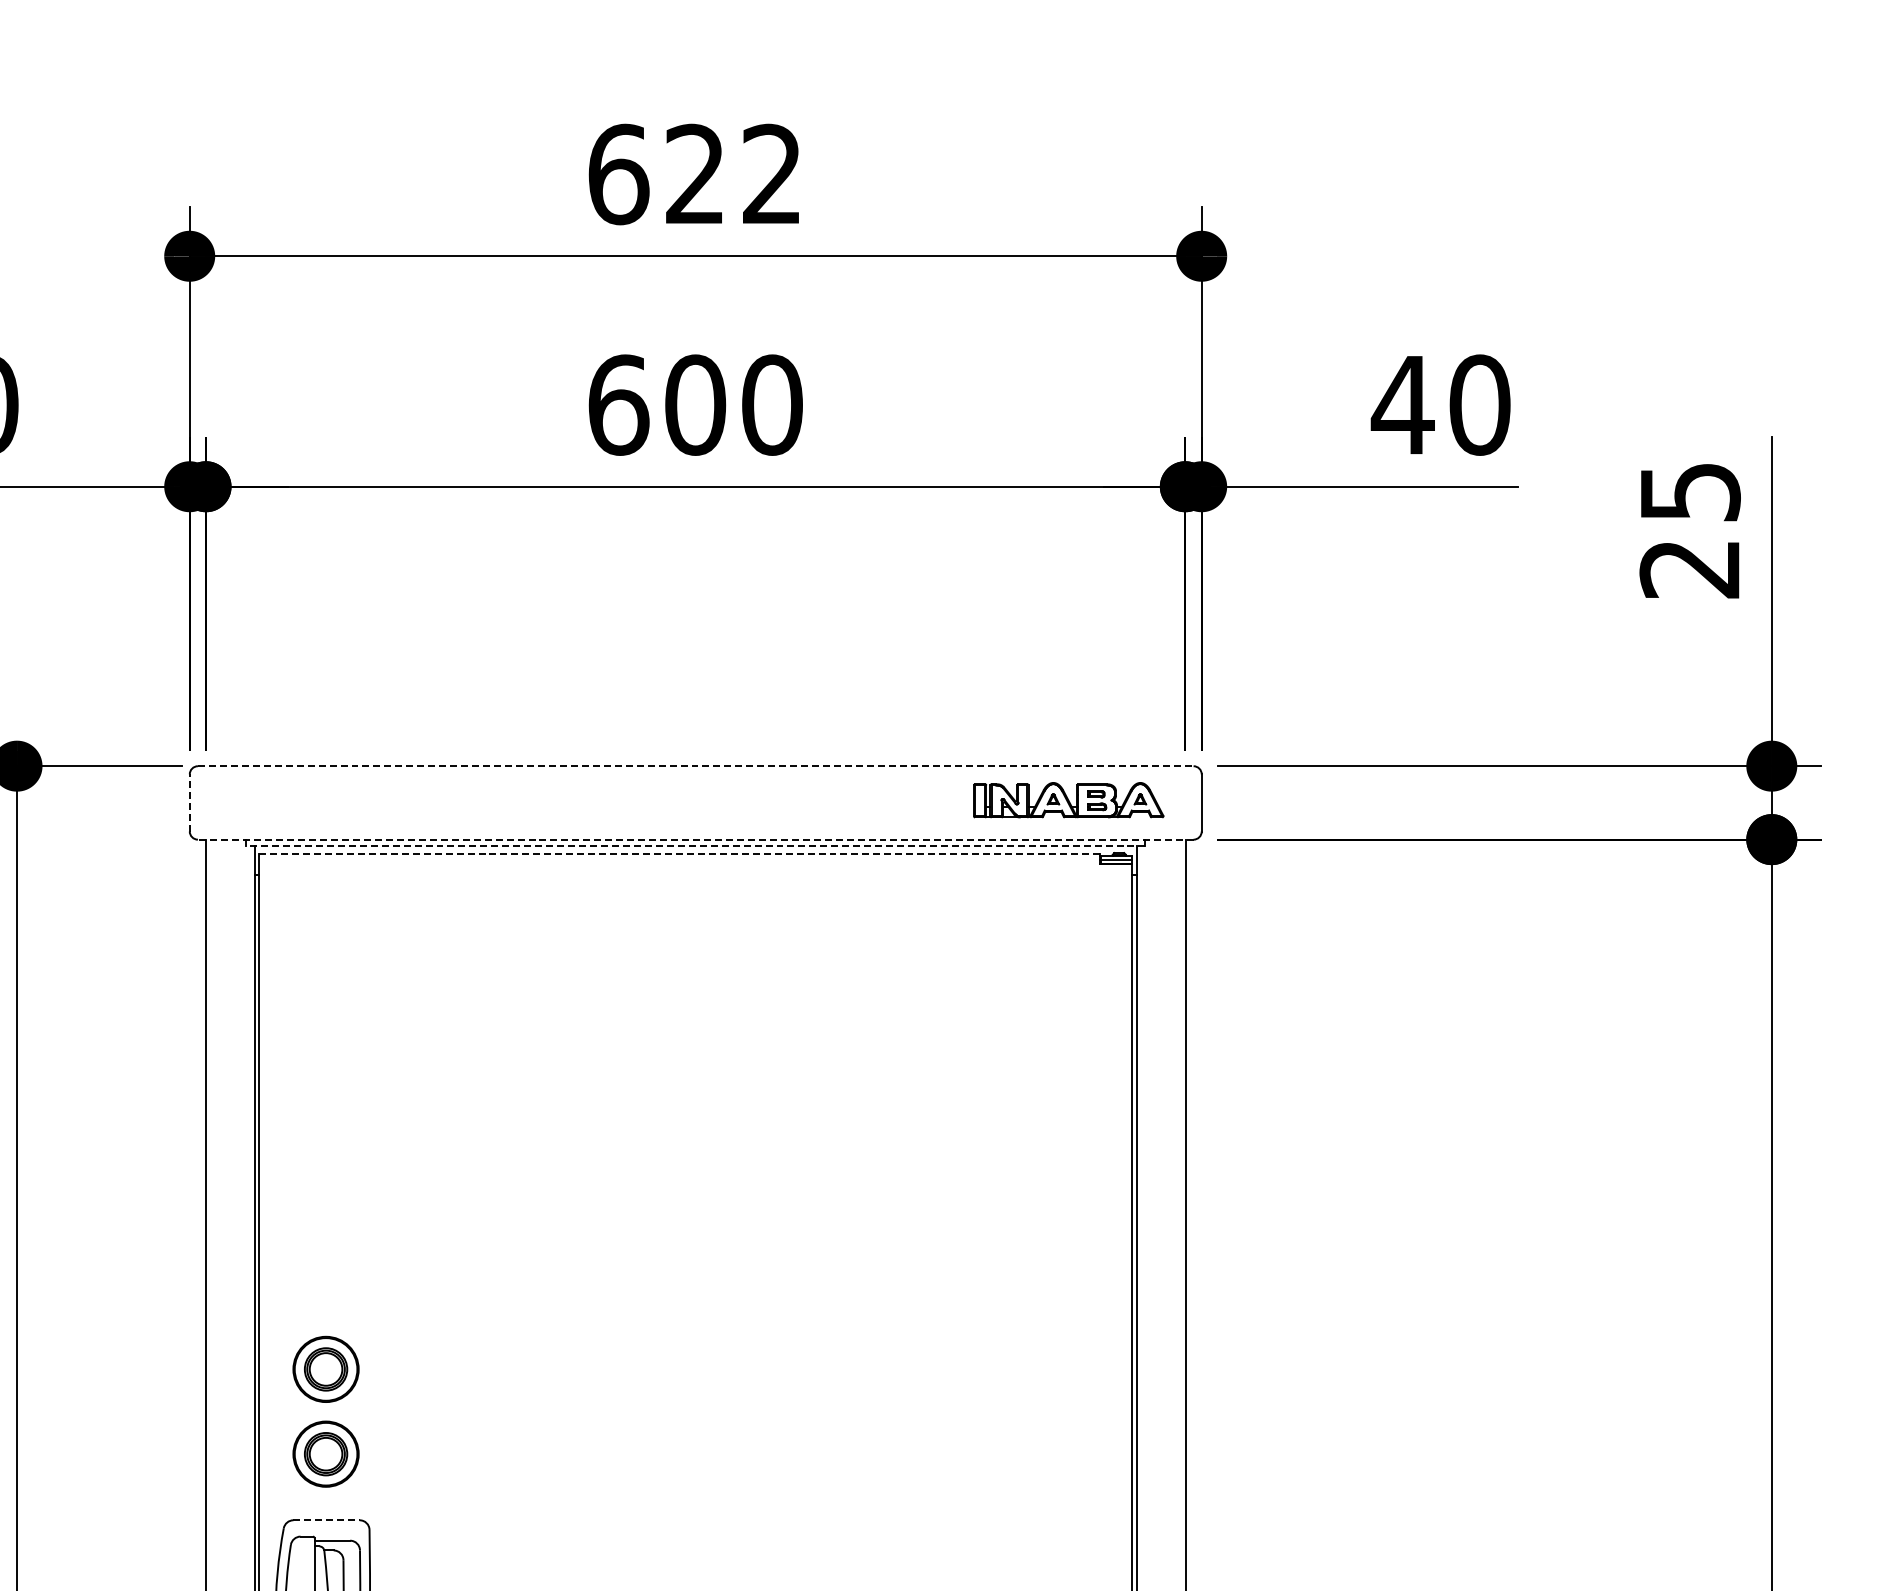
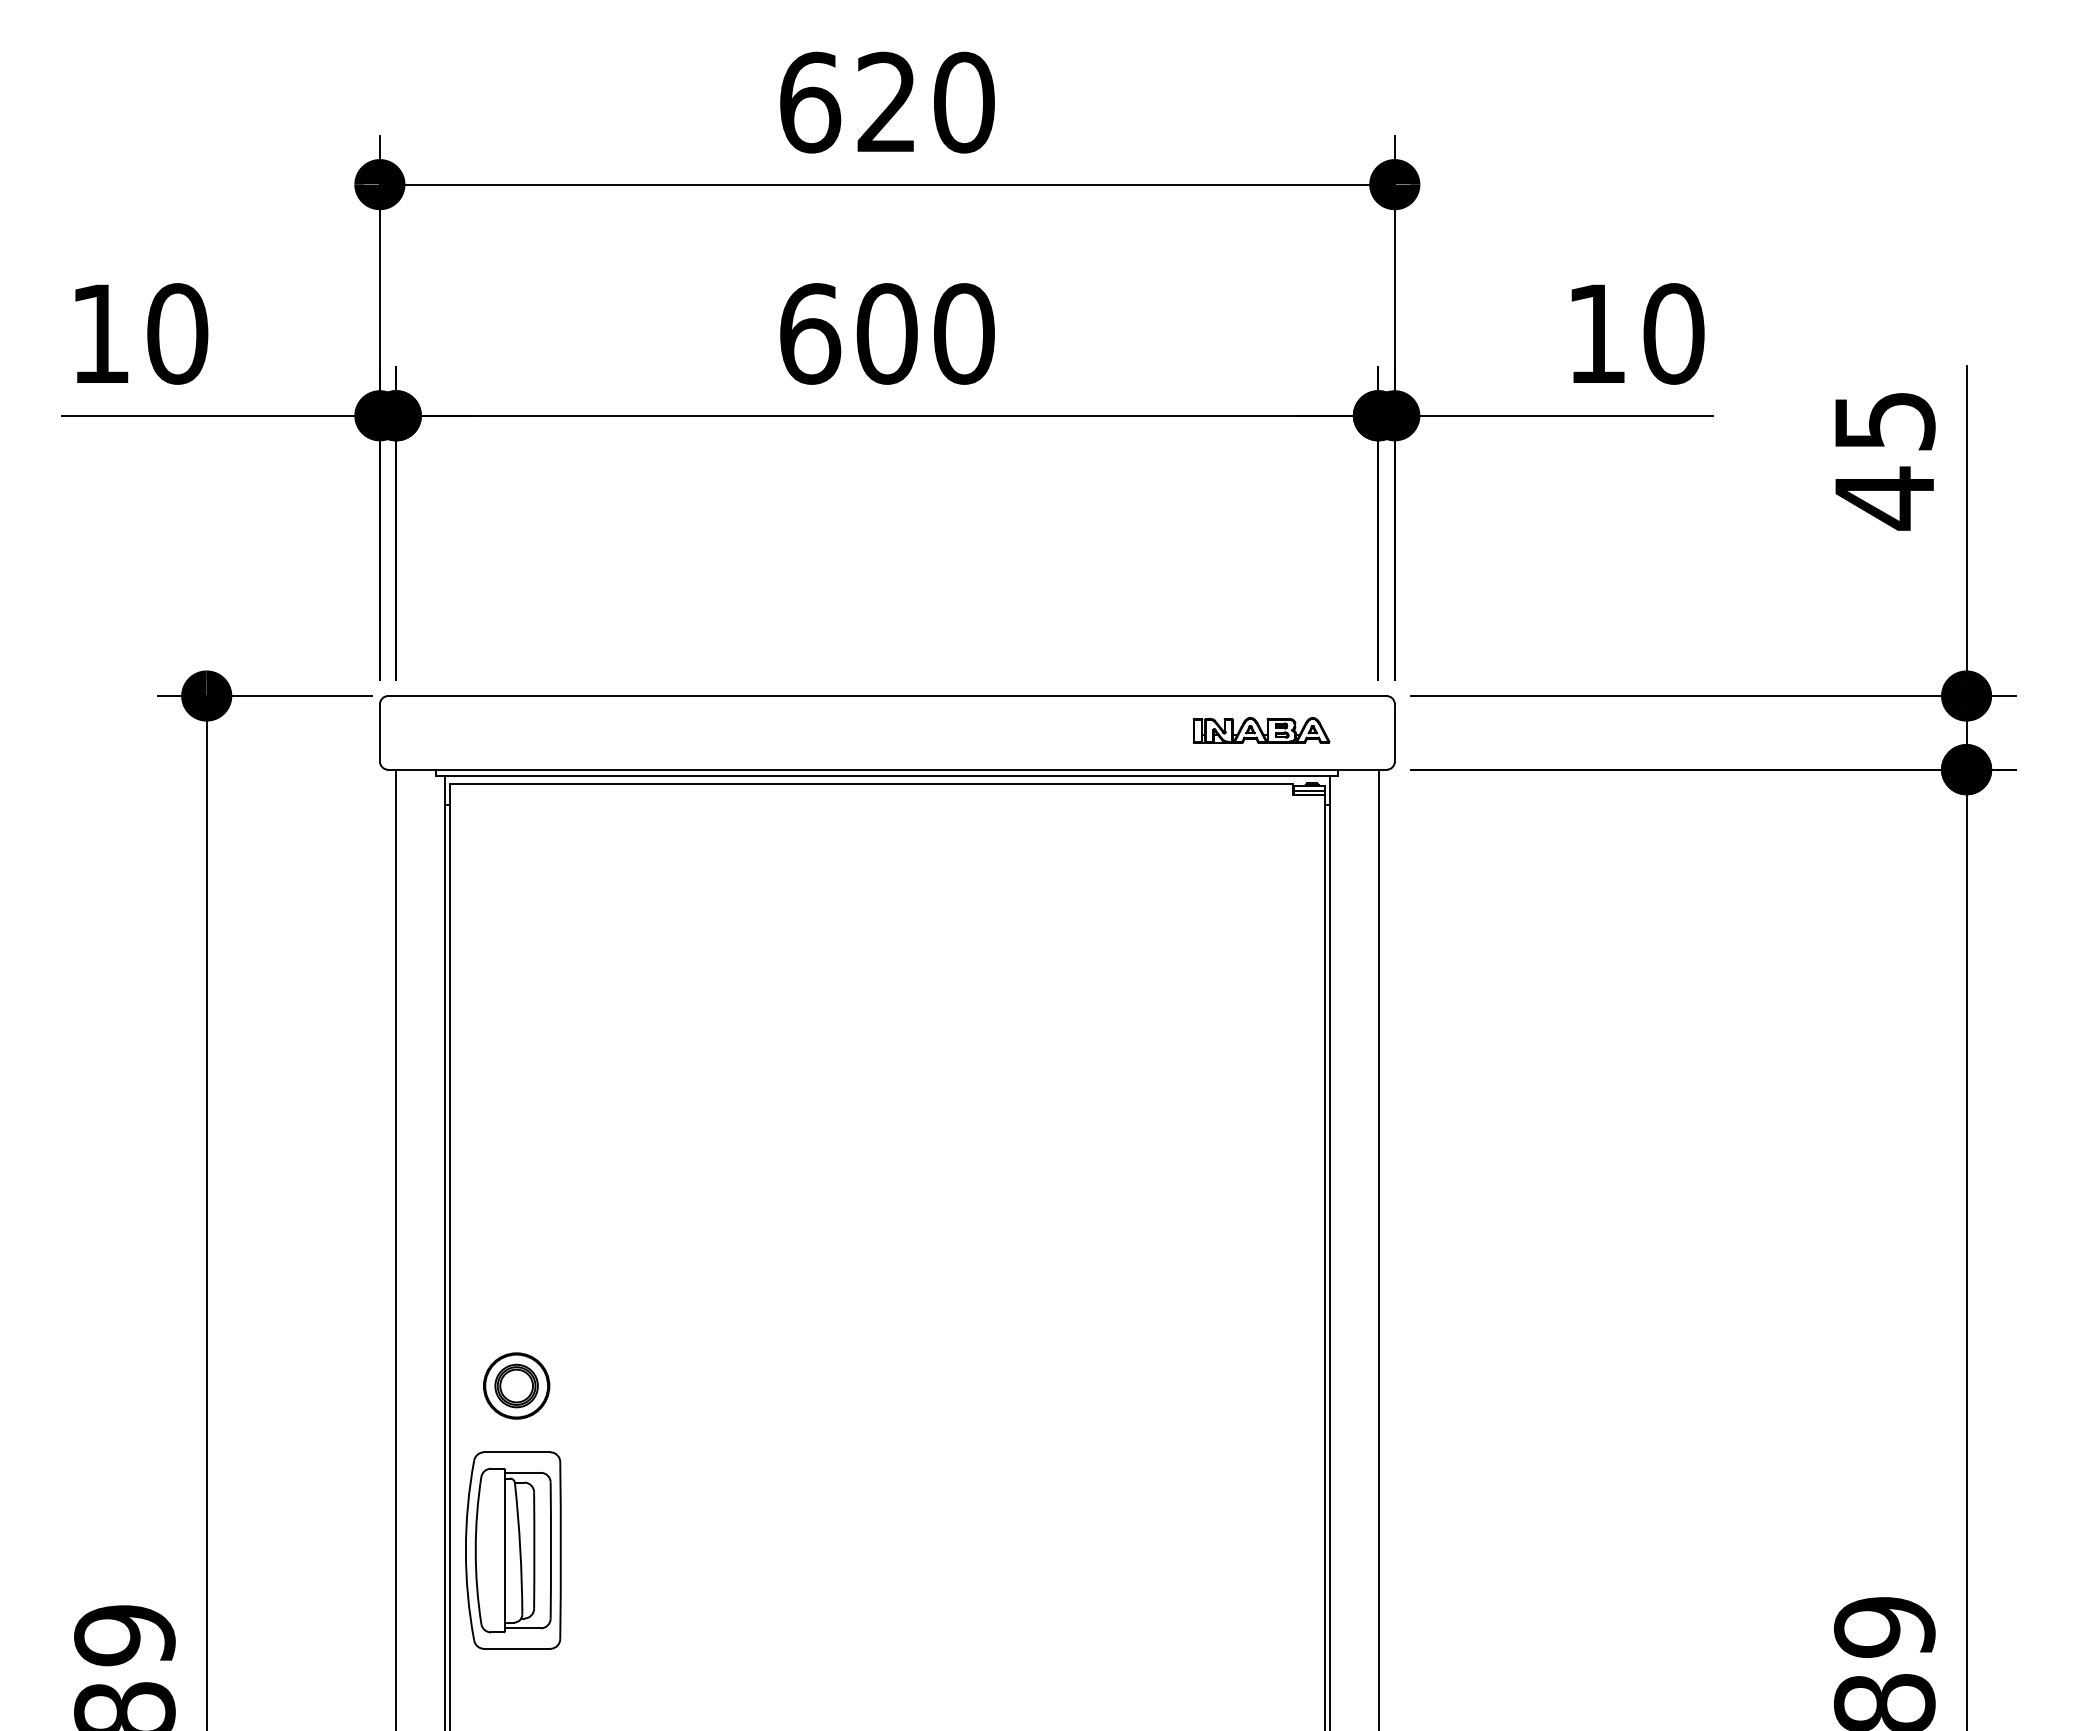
text: (772, 174) -> (964, 102), 622 -> 620
text: (1402, 404) -> (1596, 333), 40 -> 10
text: (1688, 569) -> (1883, 498), 25 -> 45
line: (695, 766) -> (887, 696), dashed -> solid
part: (1068, 800) -> (1261, 730), size x0.71
line: (189, 802) -> (379, 732), dashed -> solid
line: (694, 839) -> (886, 769), dashed -> solid
line: (695, 846) -> (887, 776), dashed -> solid
line: (679, 853) -> (871, 783), dashed -> solid
part: (325, 1368) -> (516, 1300), removed
line: (326, 1520) -> (517, 1452), dashed -> solid

